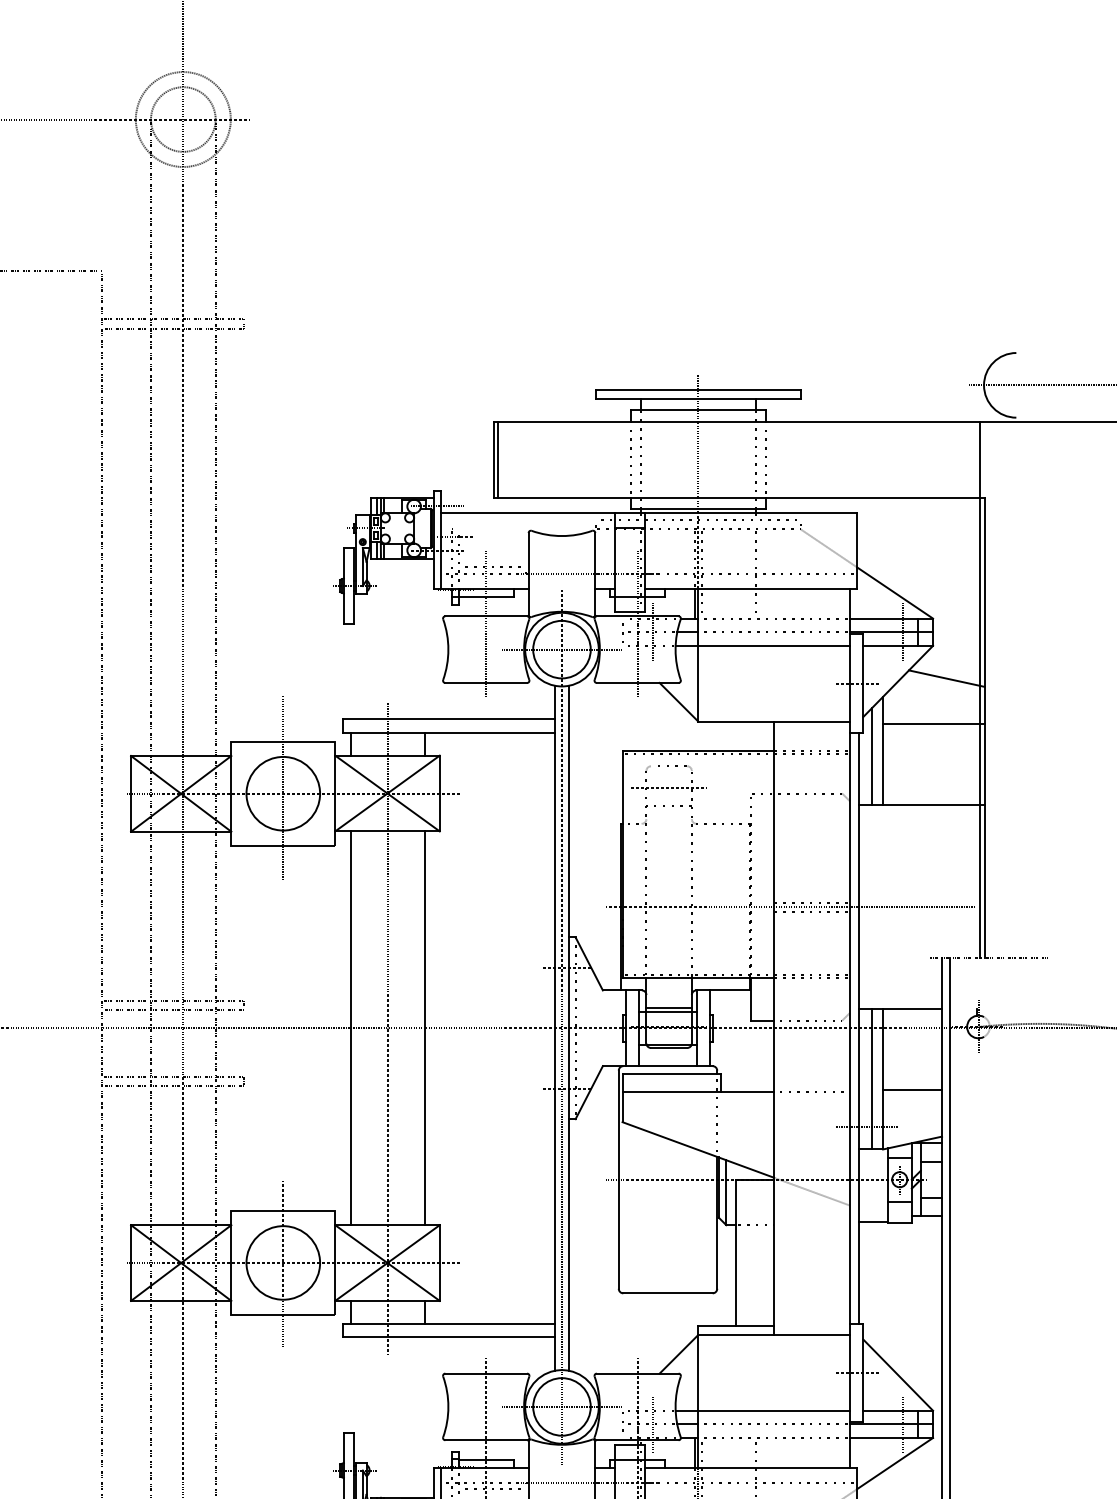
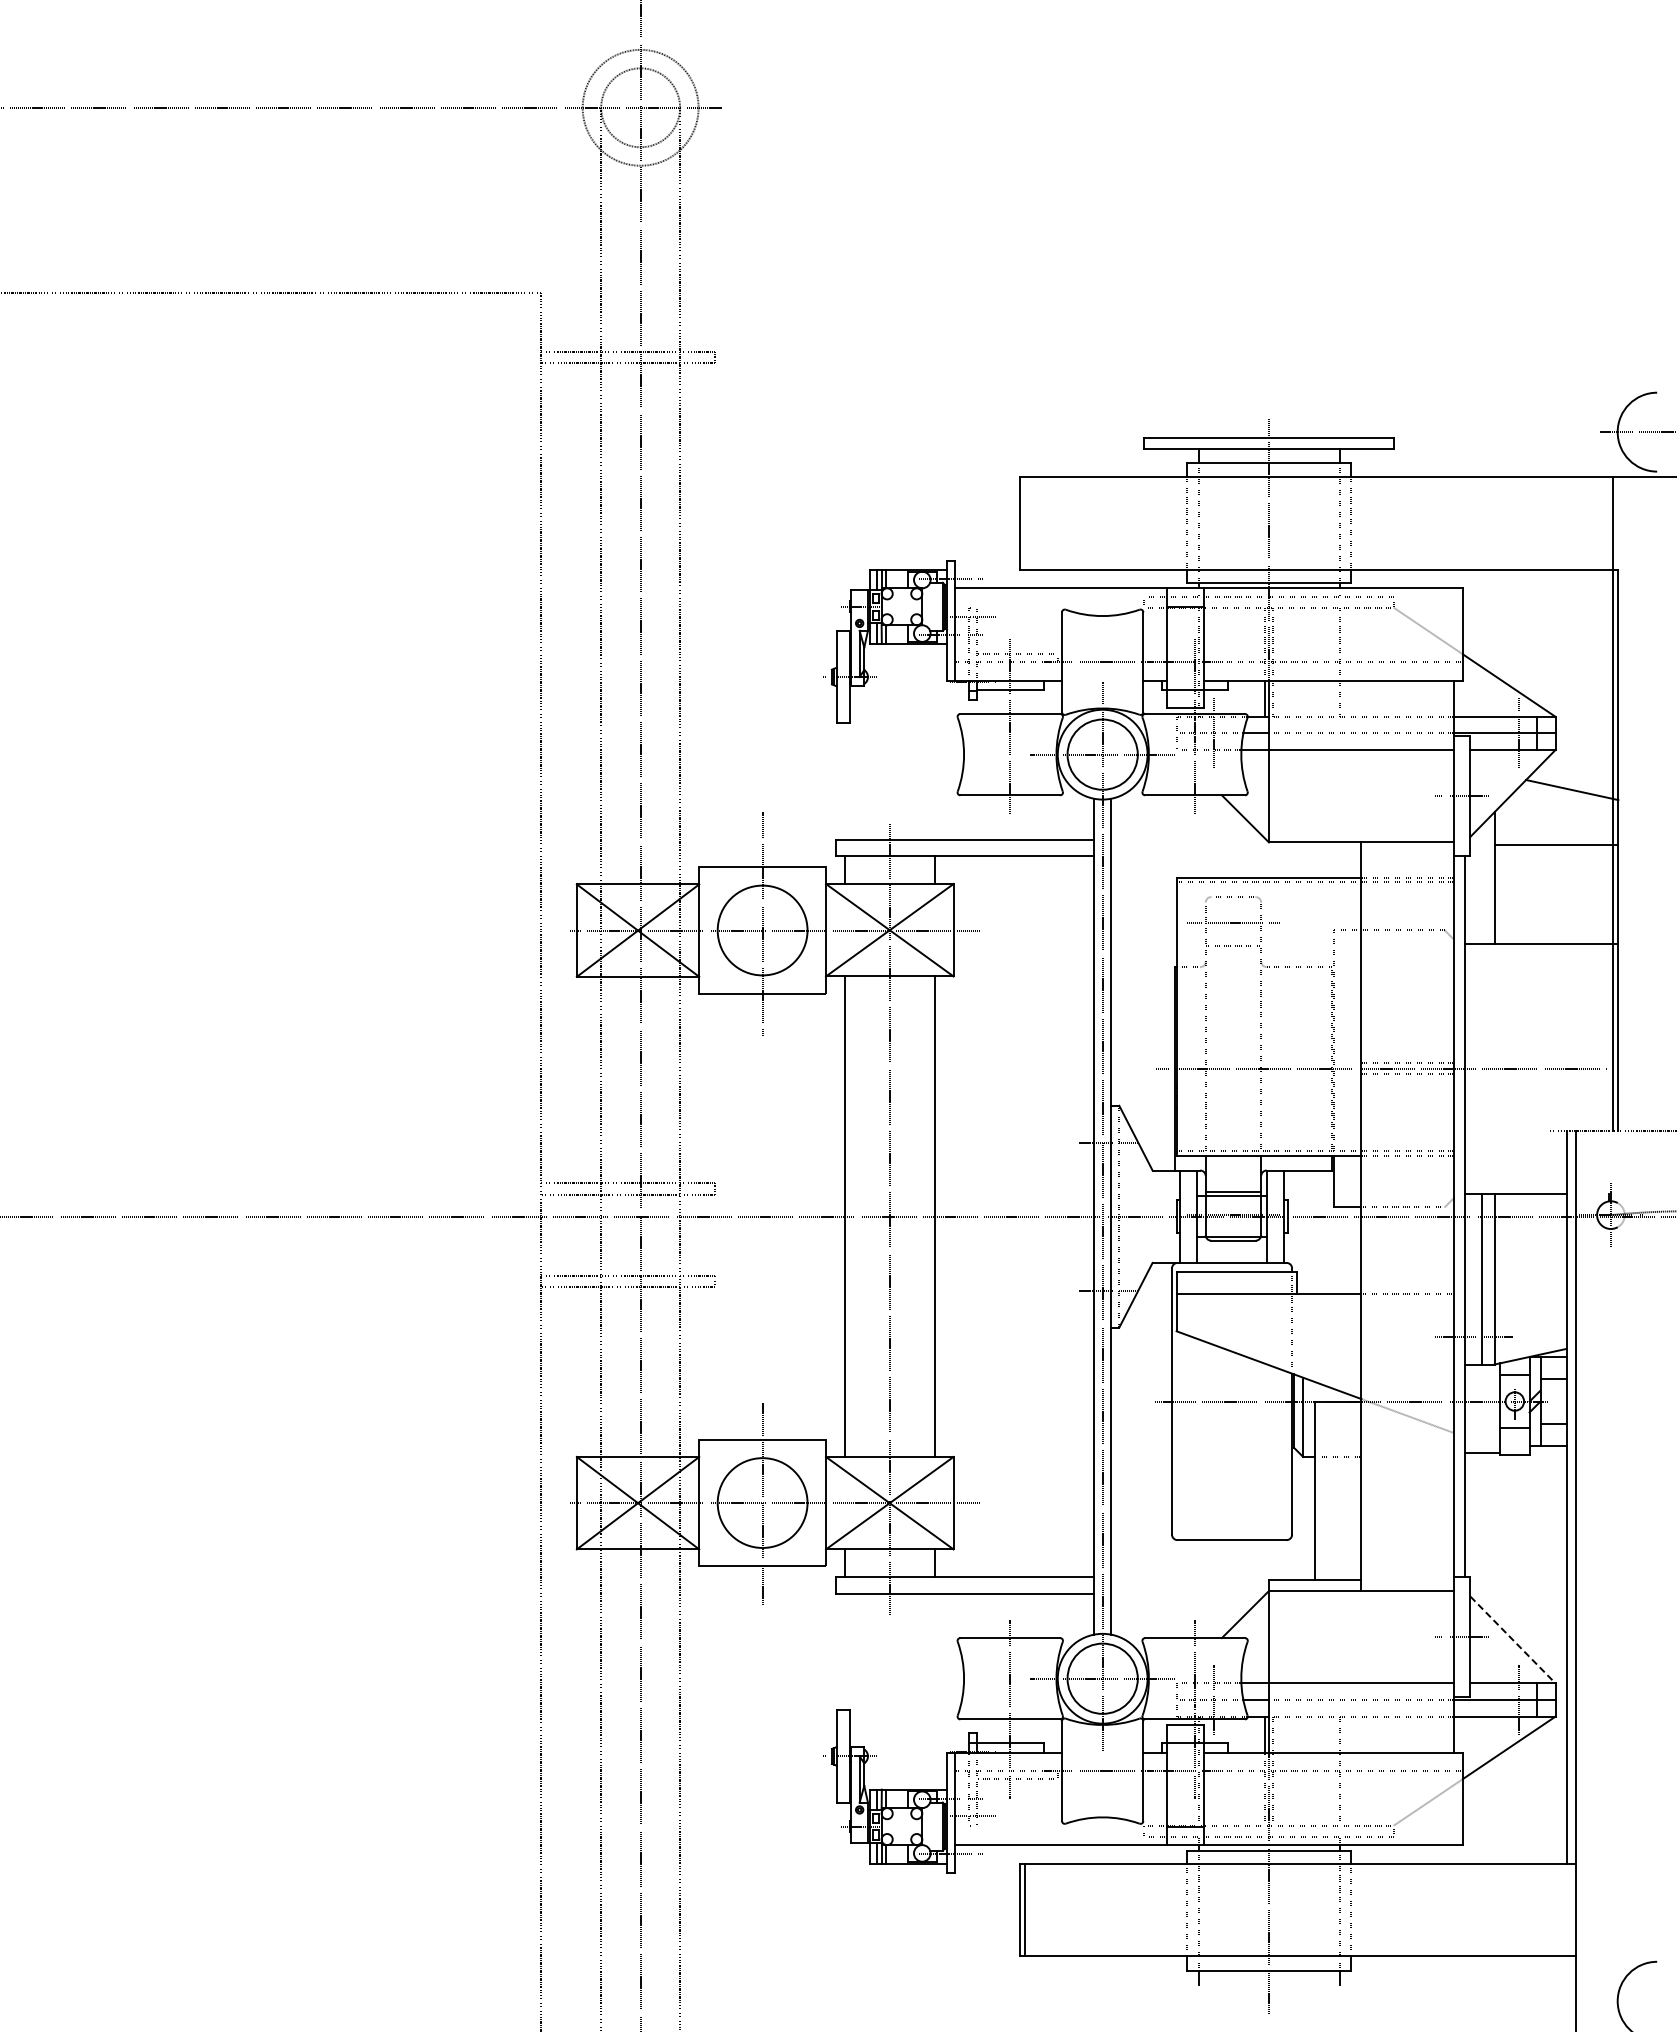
line: (497, 460) -> (1024, 523), removed
line: (872, 756) -> (1481, 884), removed
line: (912, 1090) -> (1530, 1292), removed
line: (897, 1375) -> (1512, 1640), solid -> dashed

